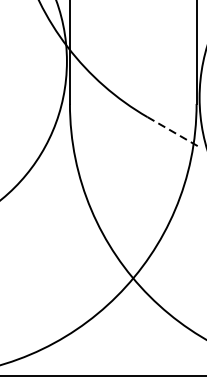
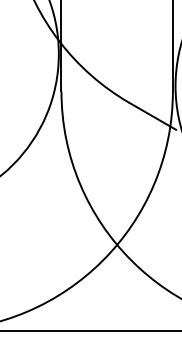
line: (173, 132) -> (152, 116), dashed -> solid

